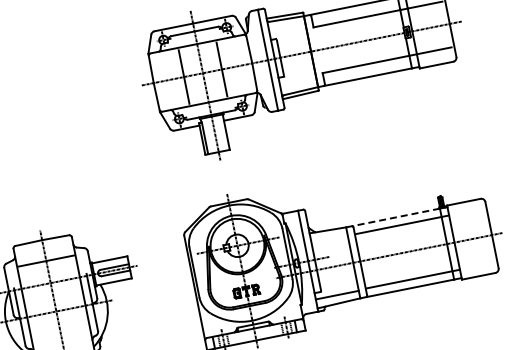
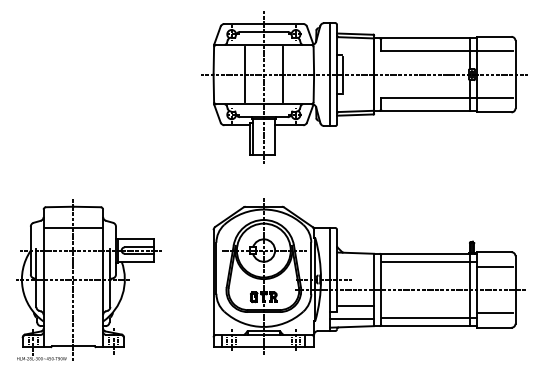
line: (466, 216) -> (494, 266), added
line: (392, 217) -> (421, 253), dashed -> solid
line: (476, 262) -> (494, 313), added
line: (339, 282) -> (356, 306), added

